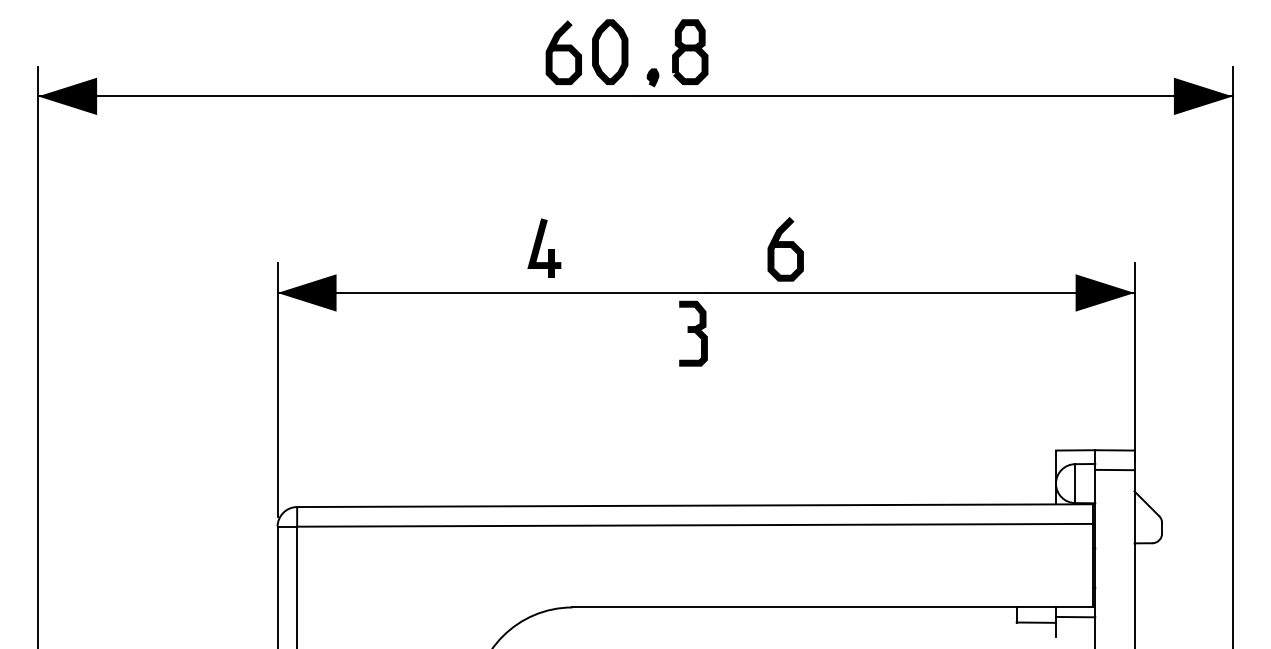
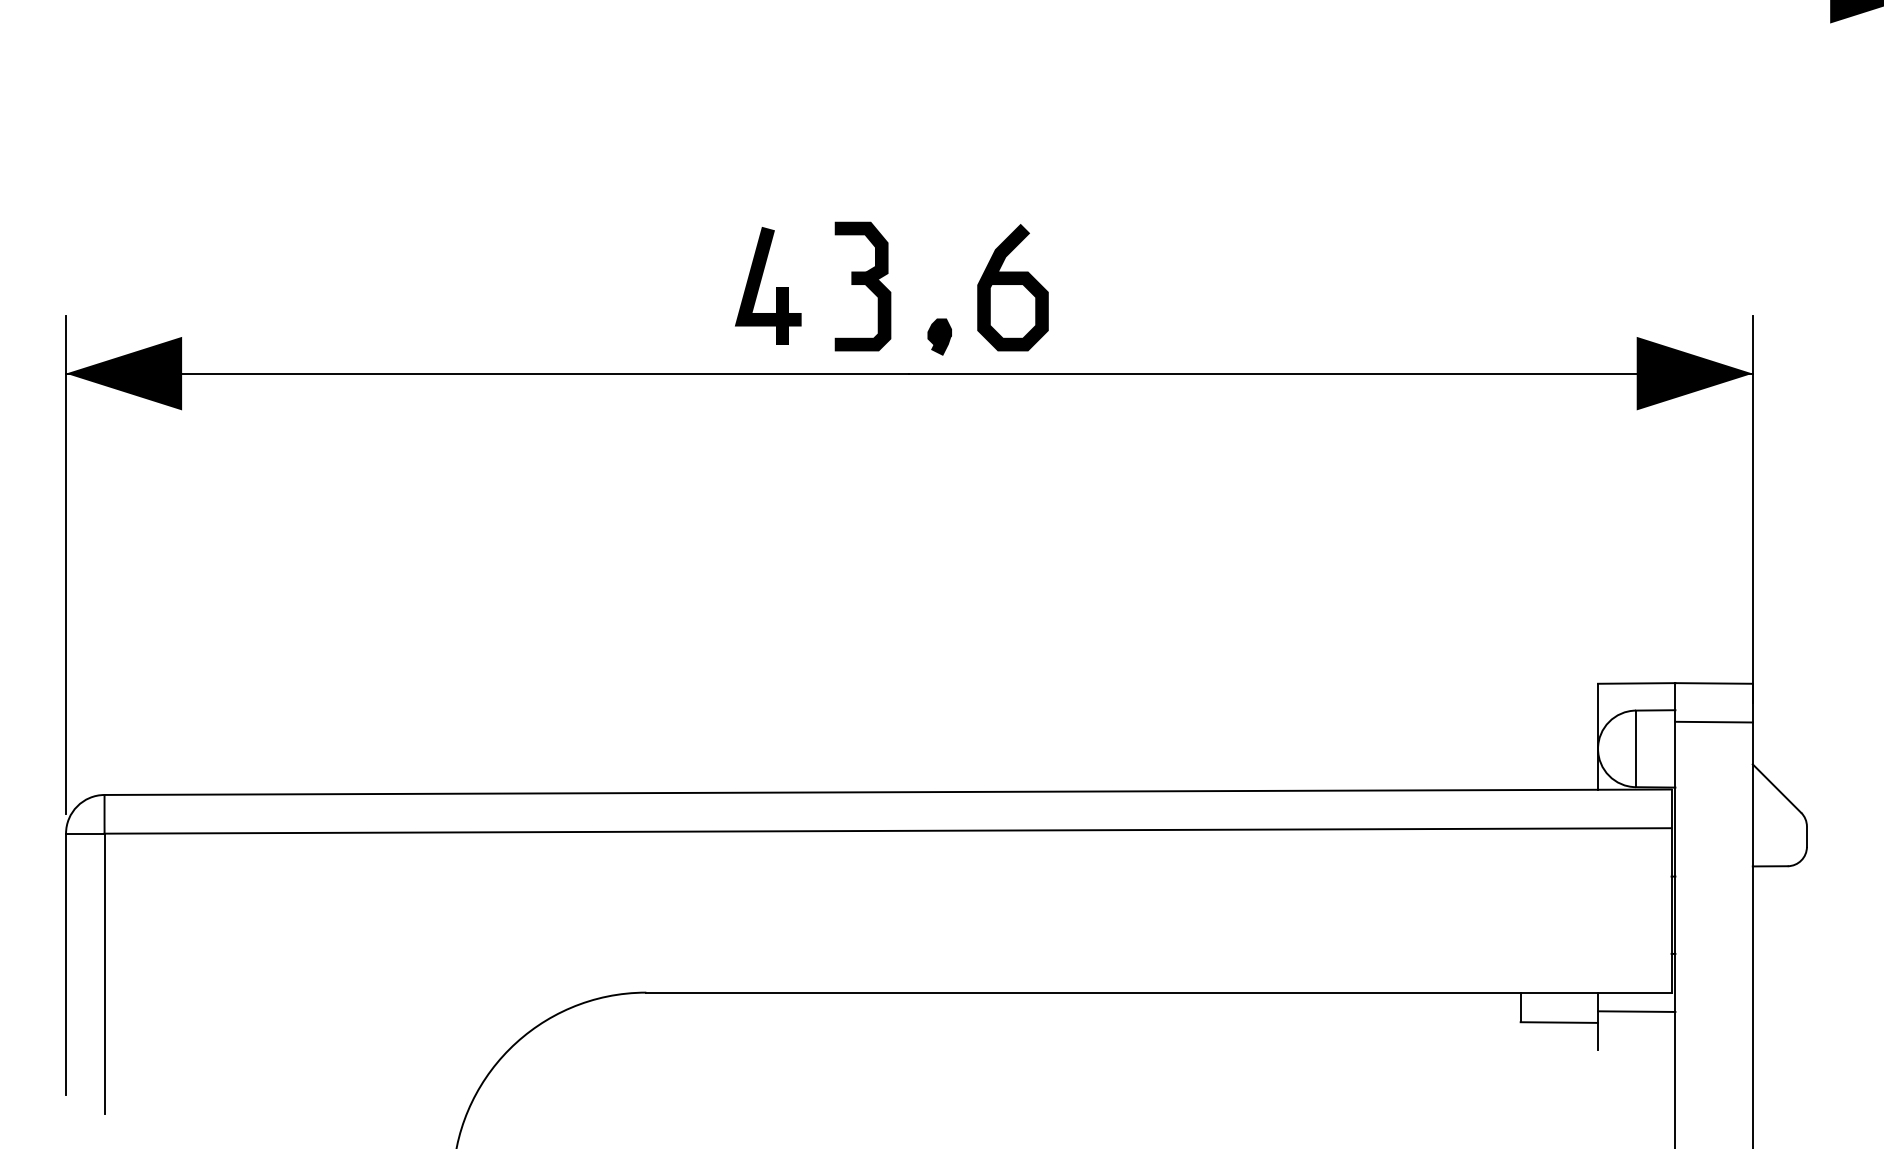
part: (544, 247) -> (768, 284), moved
curve: (785, 247) -> (1012, 284), moved
part: (721, 274) -> (939, 337), added
part: (693, 333) -> (862, 286), moved

